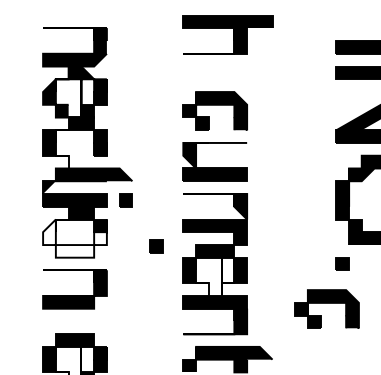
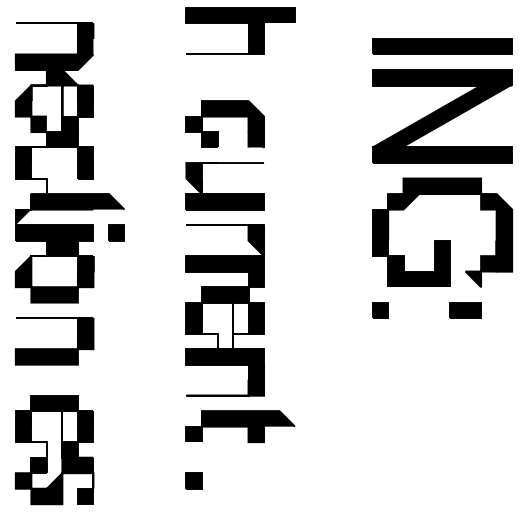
fill: (74, 238) -> (54, 279), added
part: (156, 246) -> (153, 288), removed
part: (326, 303) -> (360, 358), removed

